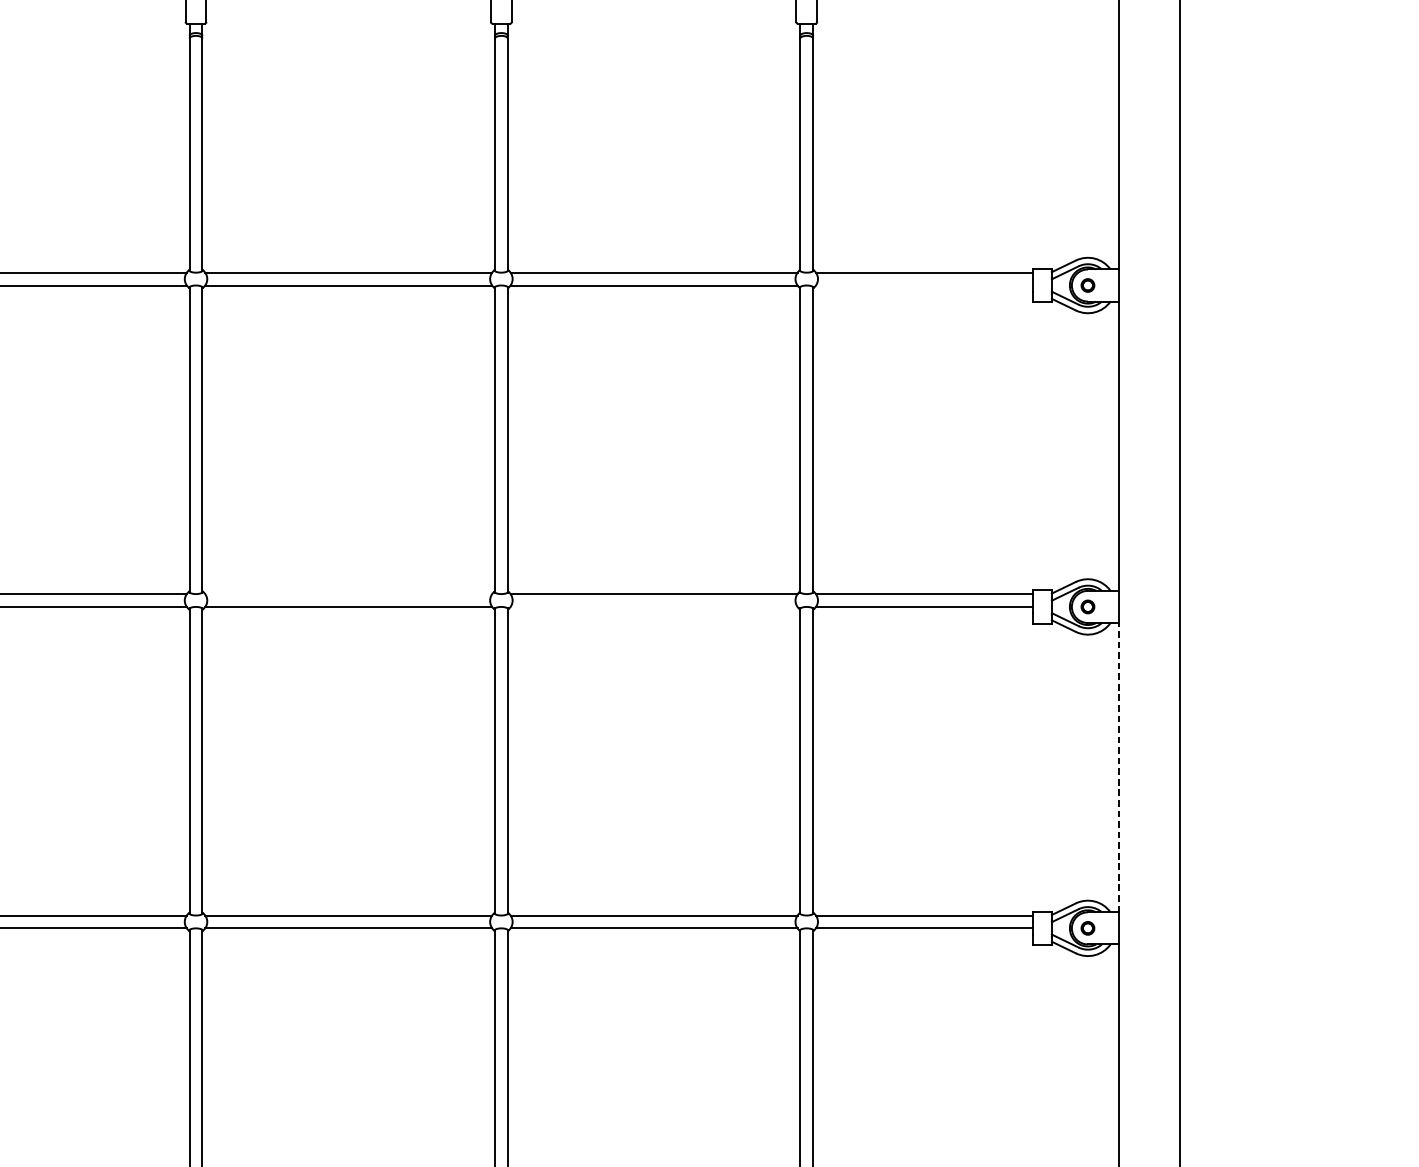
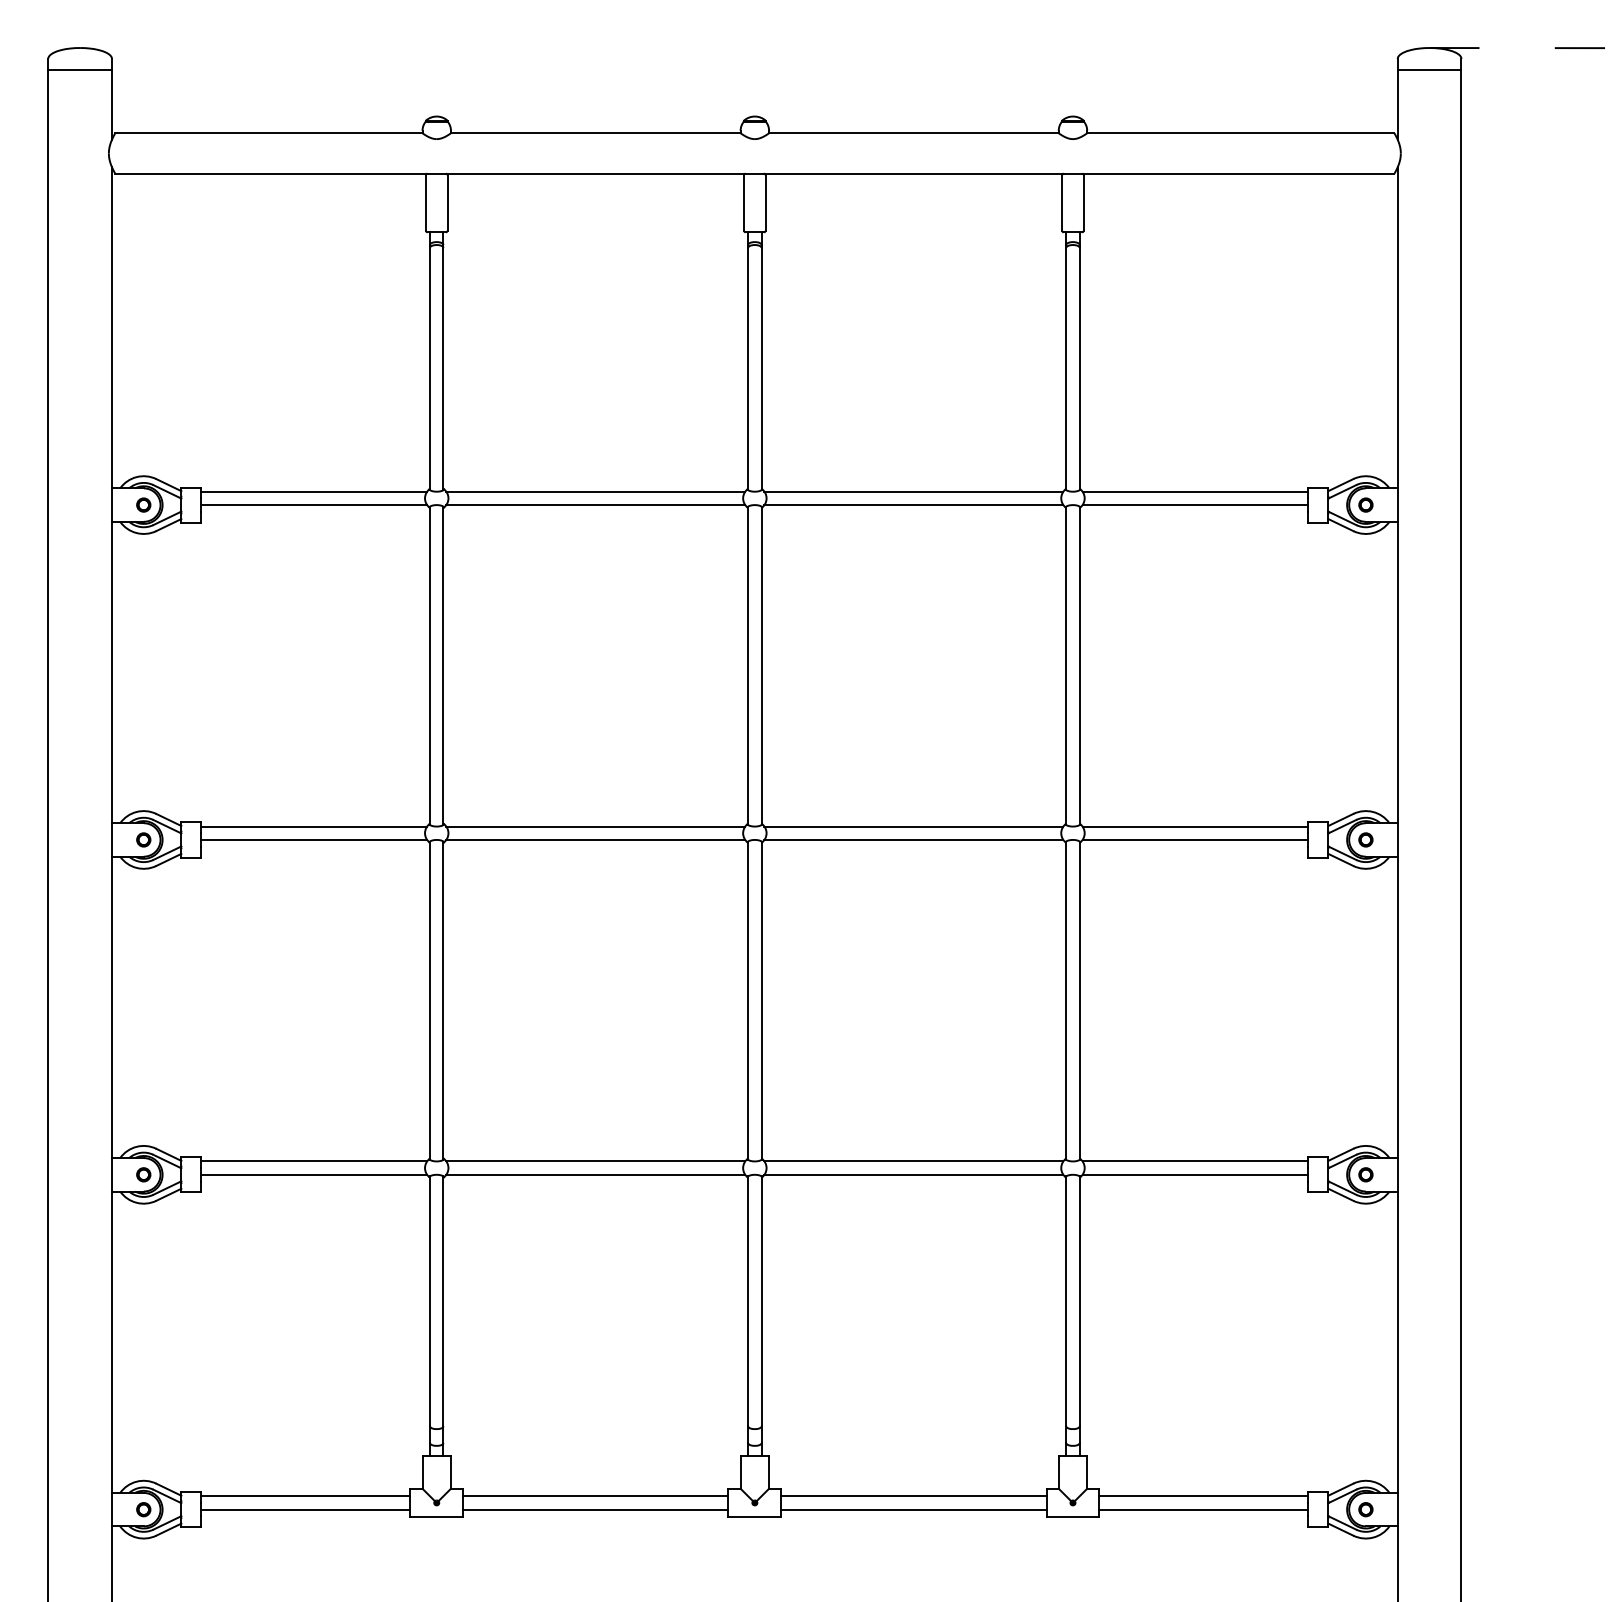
line: (924, 285) -> (1195, 505), added
line: (348, 594) -> (595, 826), added
line: (653, 606) -> (913, 839), added
line: (1118, 767) -> (1397, 1007), dashed -> solid

